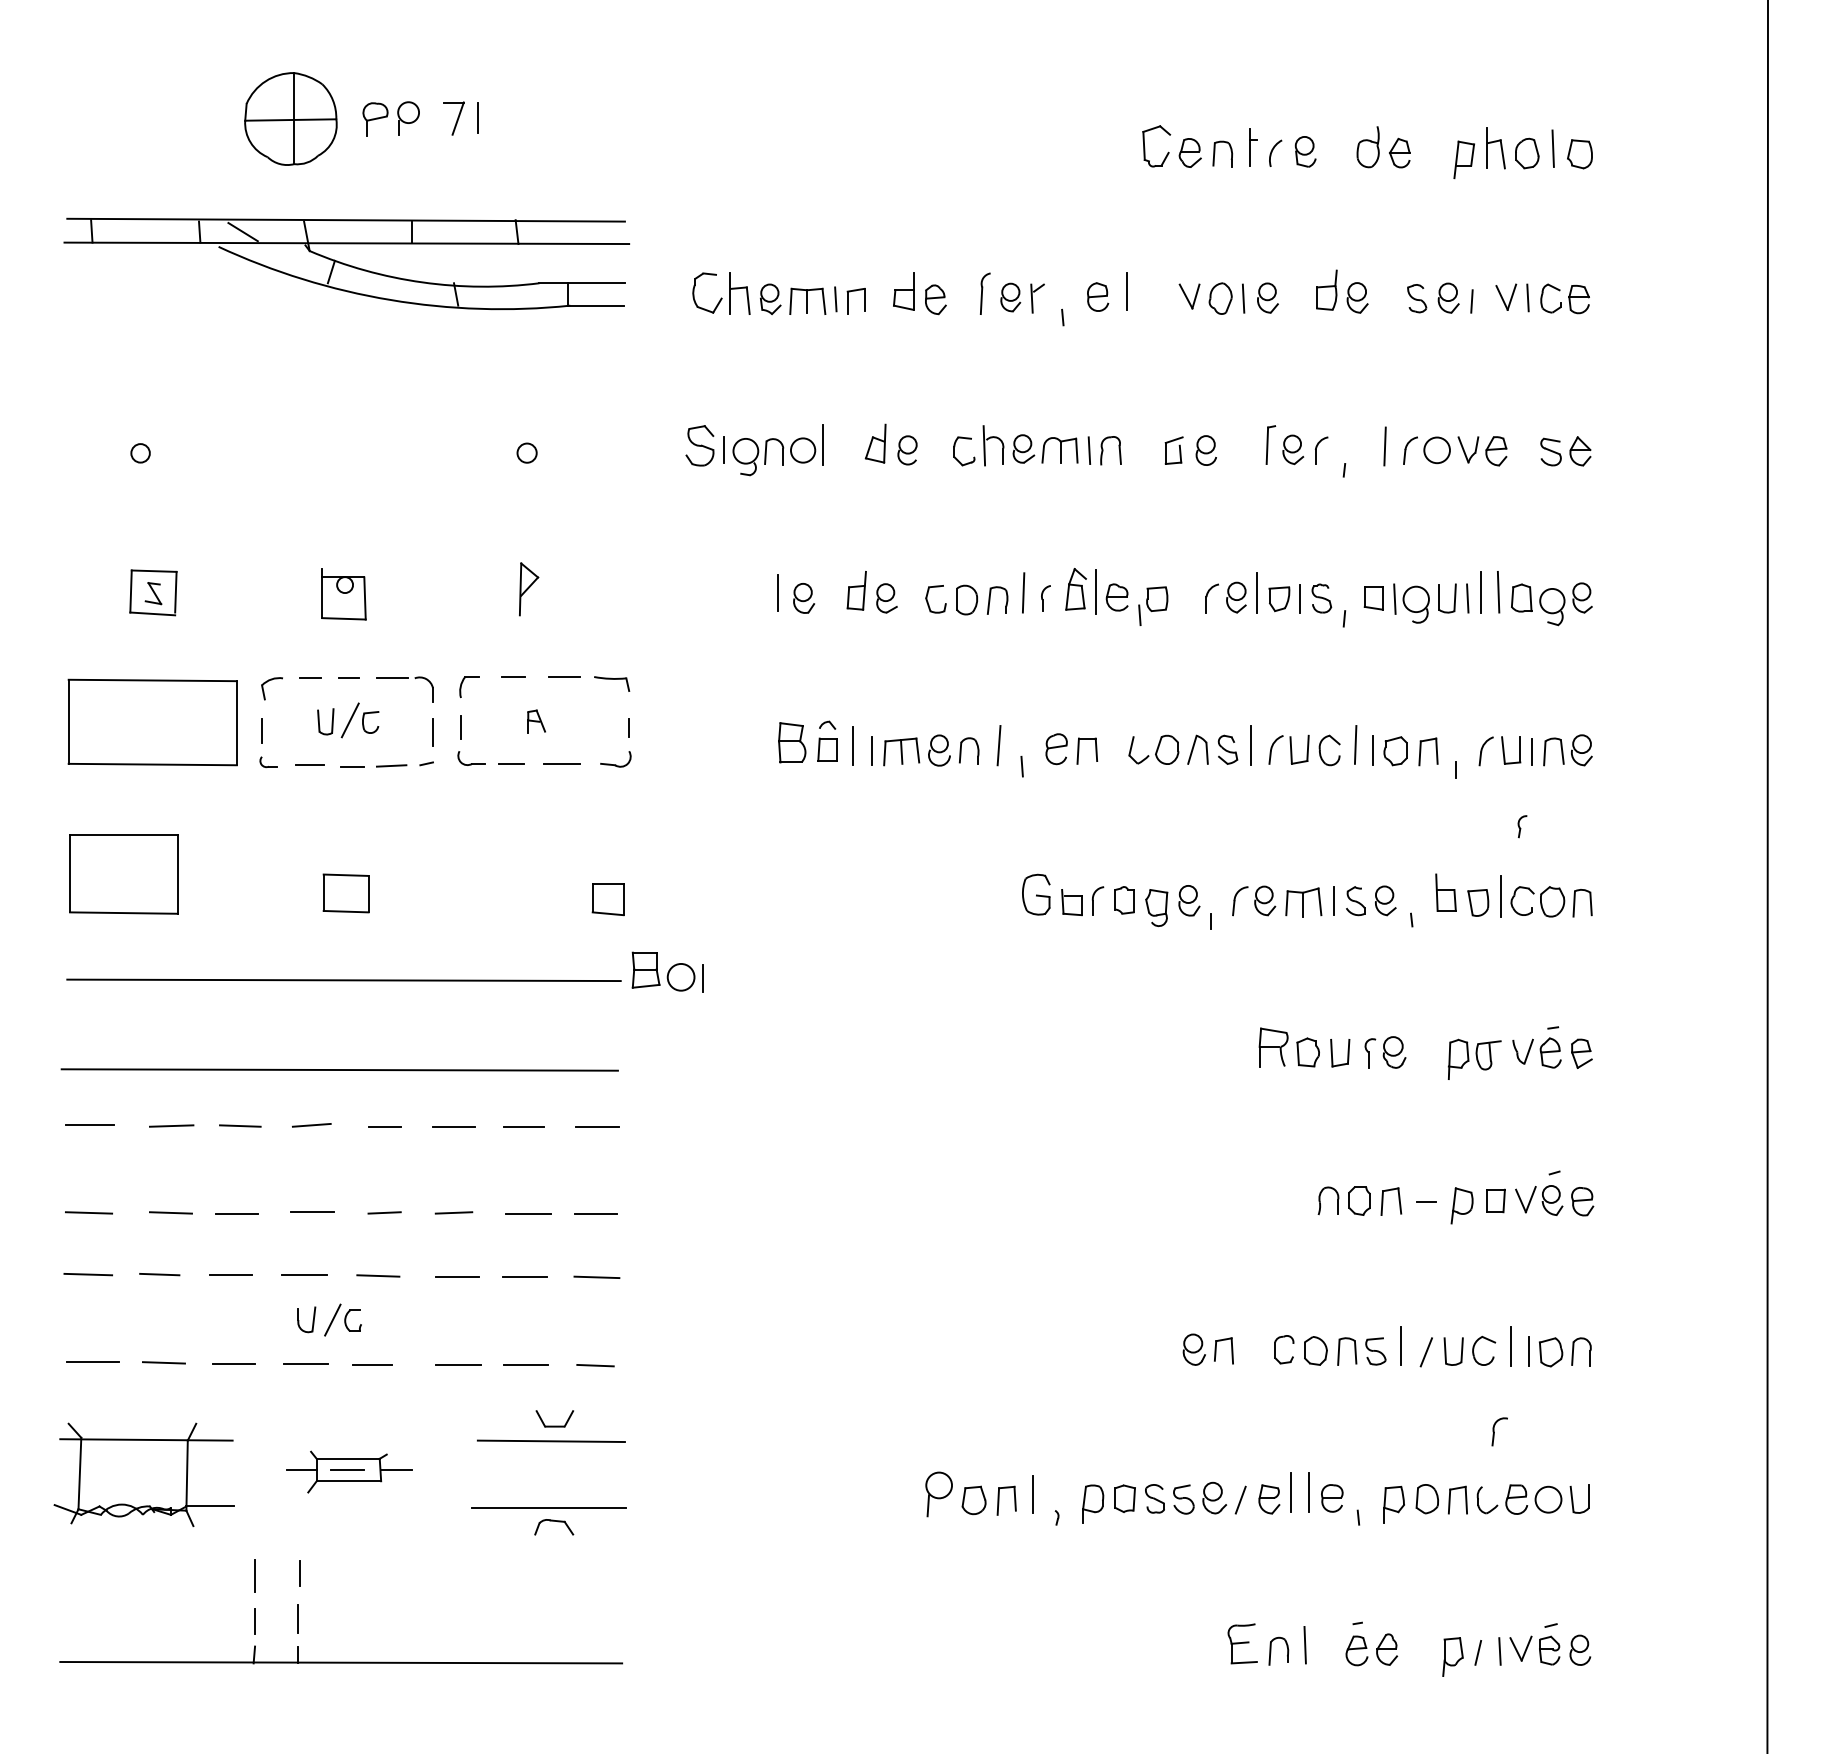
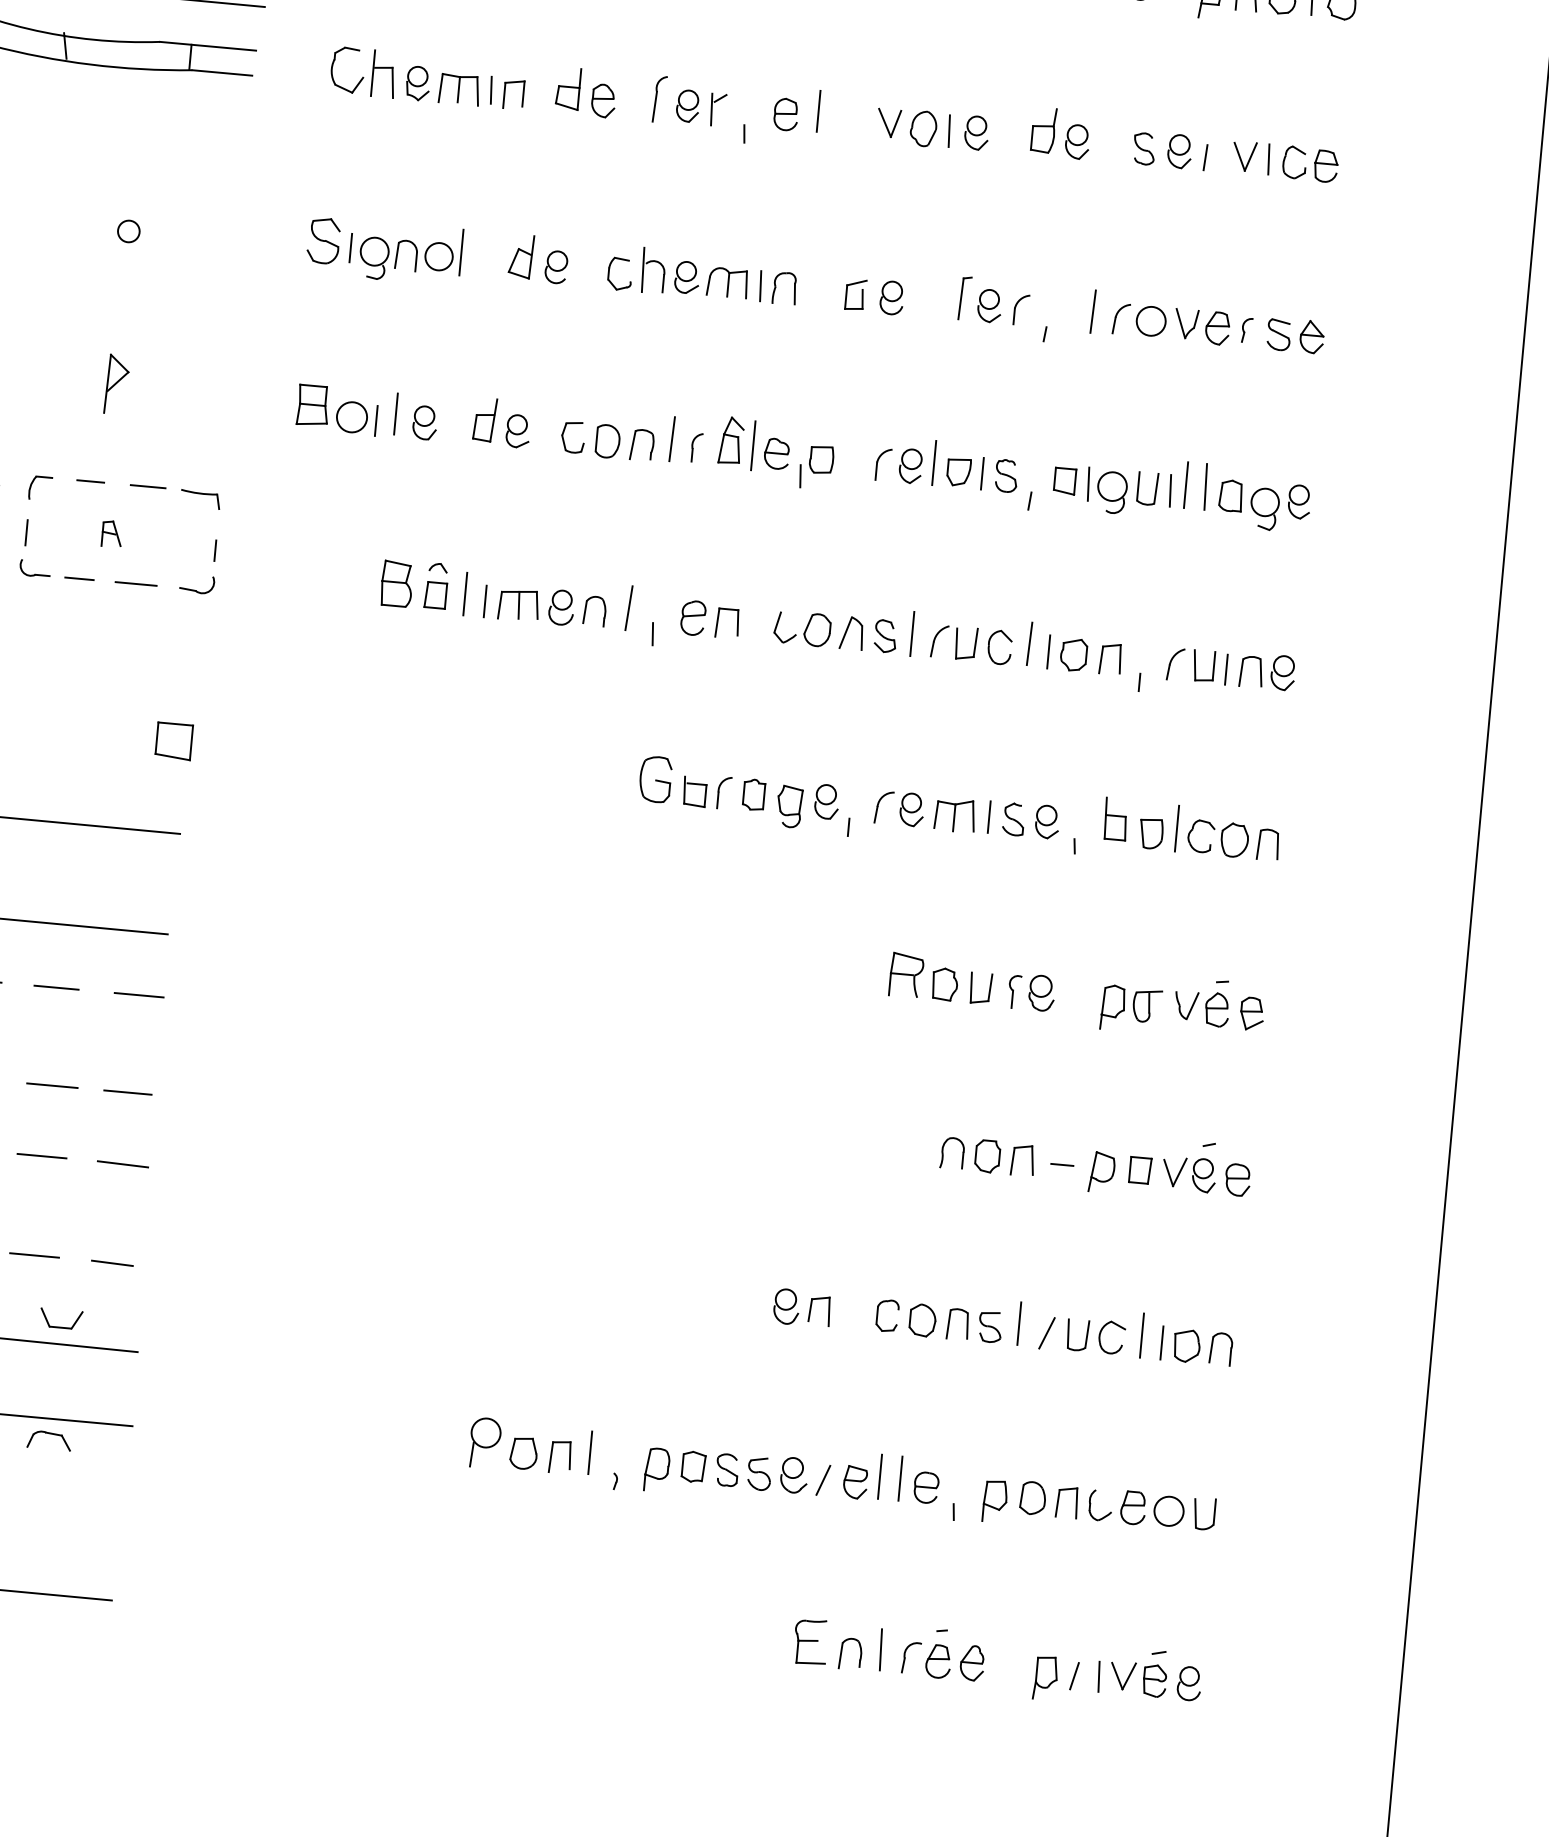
part: (1522, 826) -> (1247, 330), moved
part: (667, 971) -> (337, 409), moved
part: (1499, 1431) -> (911, 1657), moved

